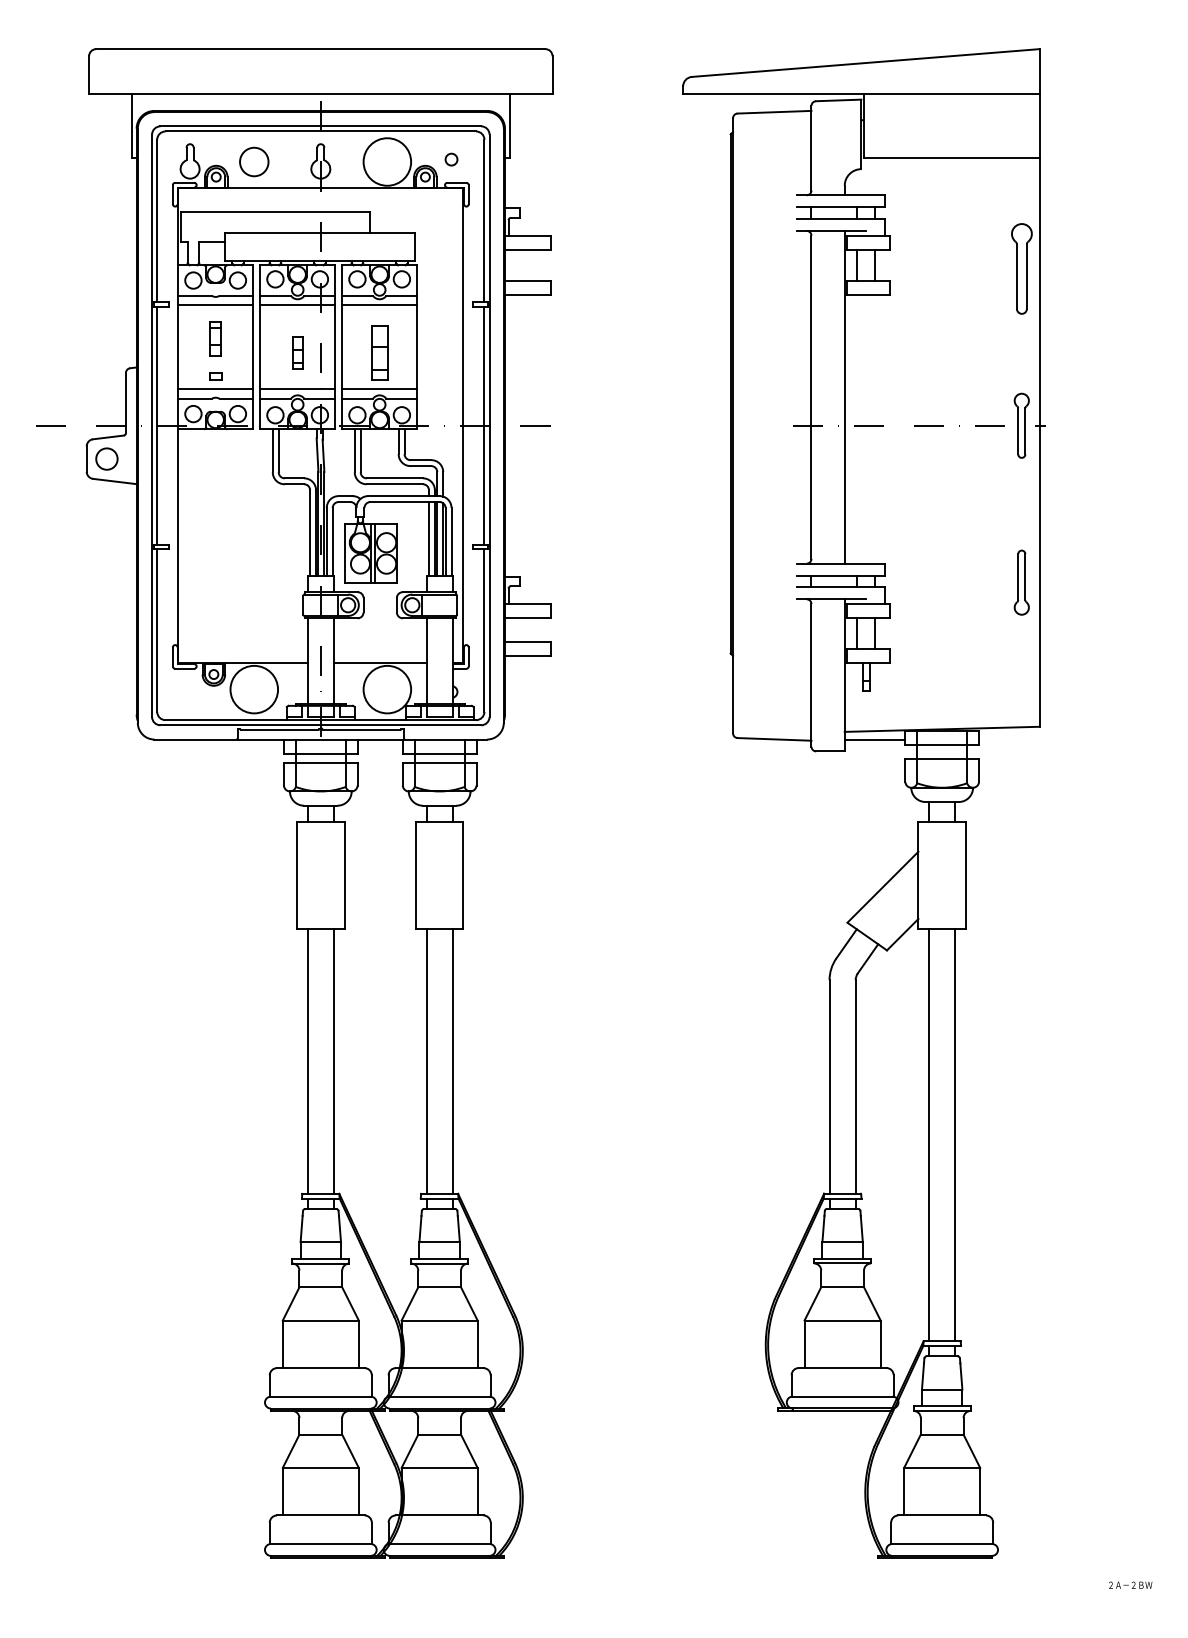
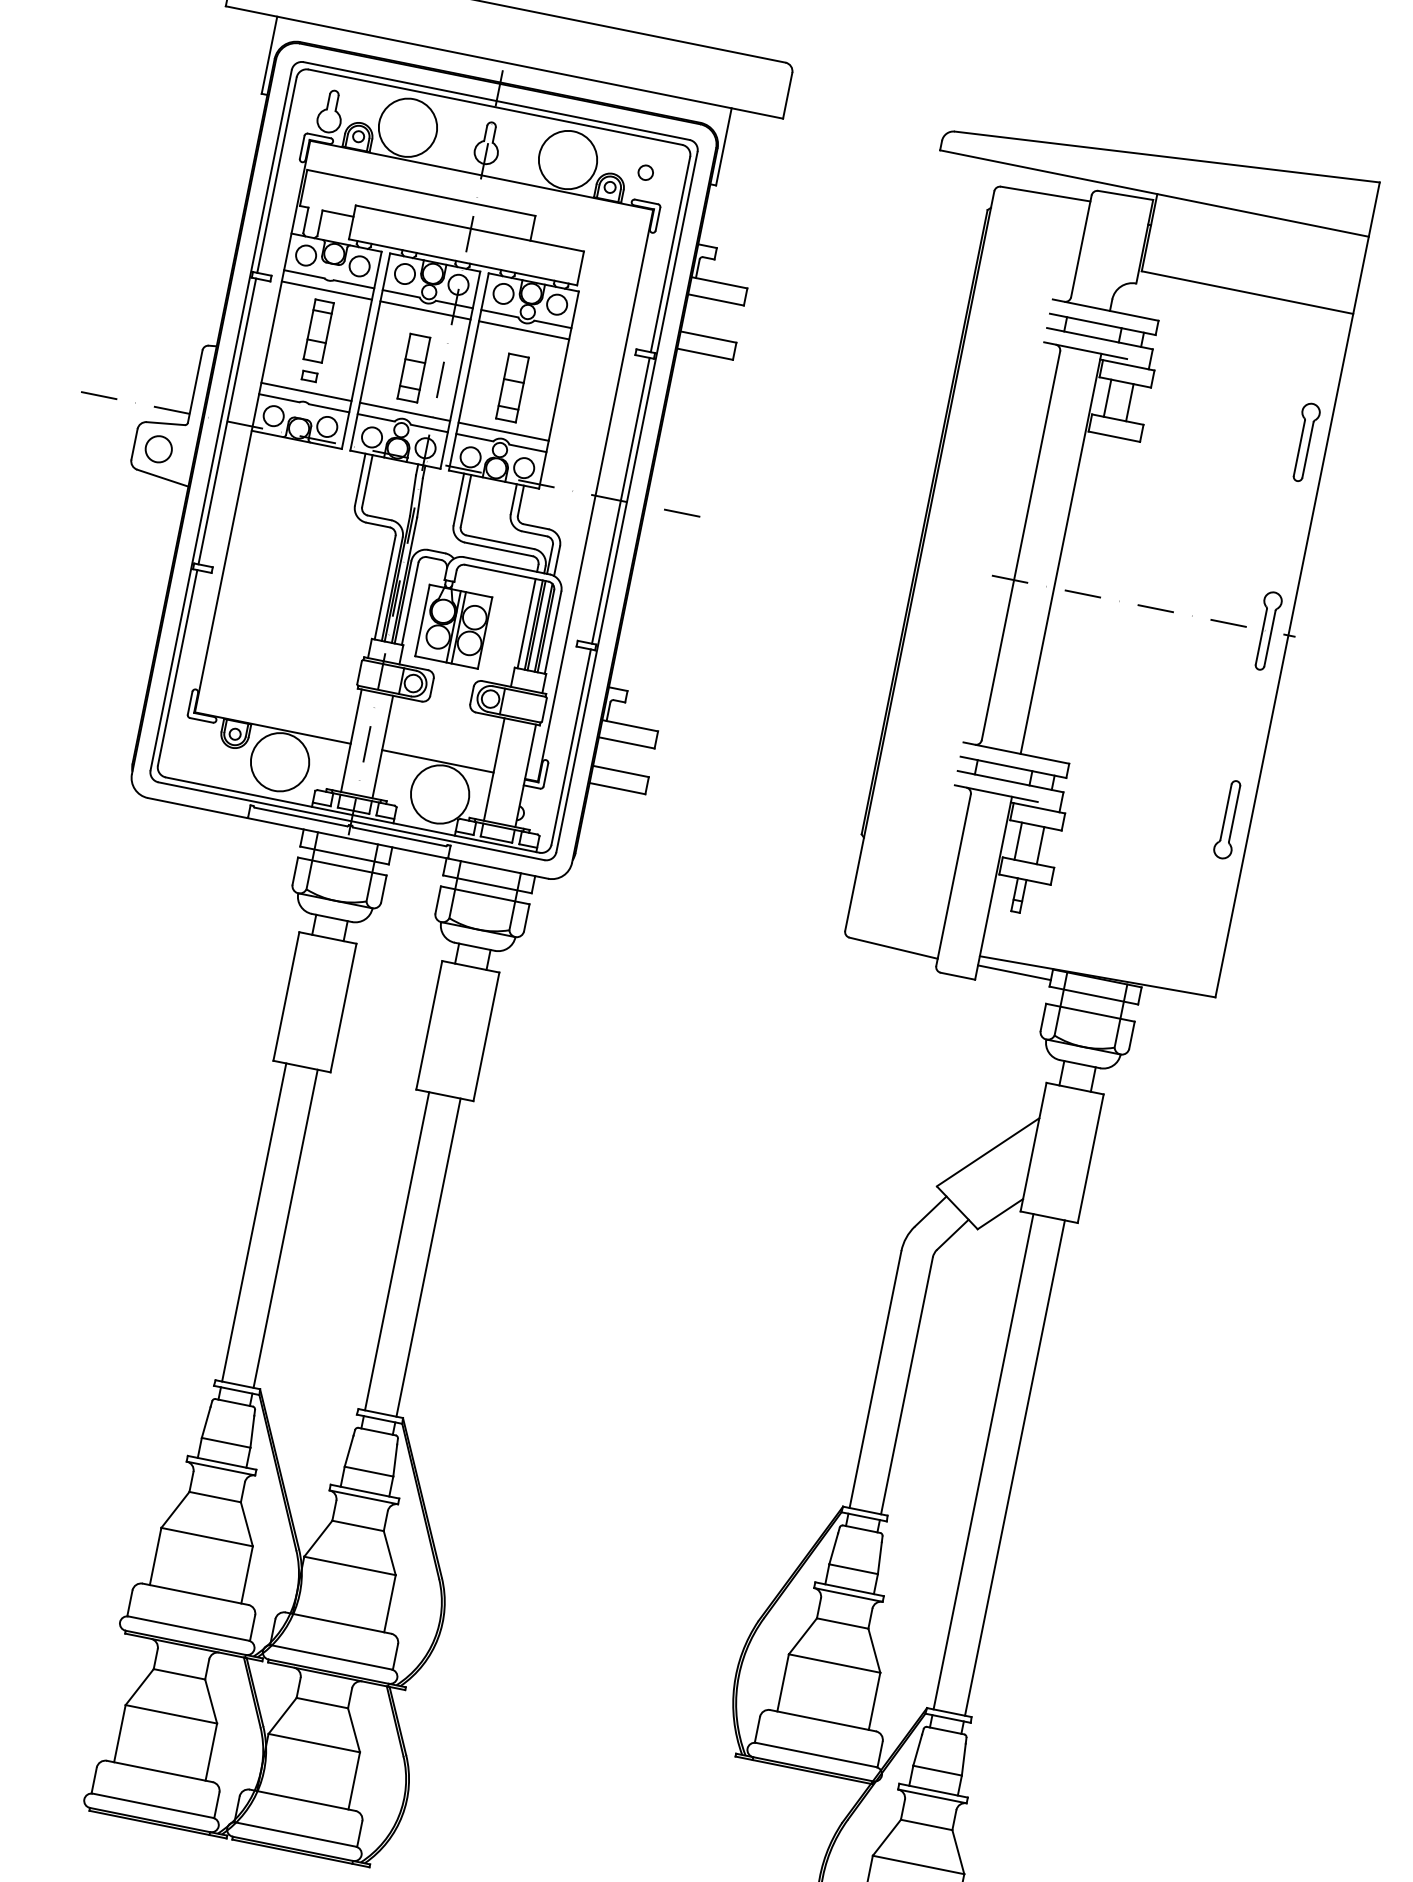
circle: (254, 161) -> (408, 127), size x1.67
part: (1021, 268) -> (1304, 441), size x0.71
part: (215, 338) -> (318, 330), size x1.43
part: (297, 352) -> (413, 367), size x1.67

